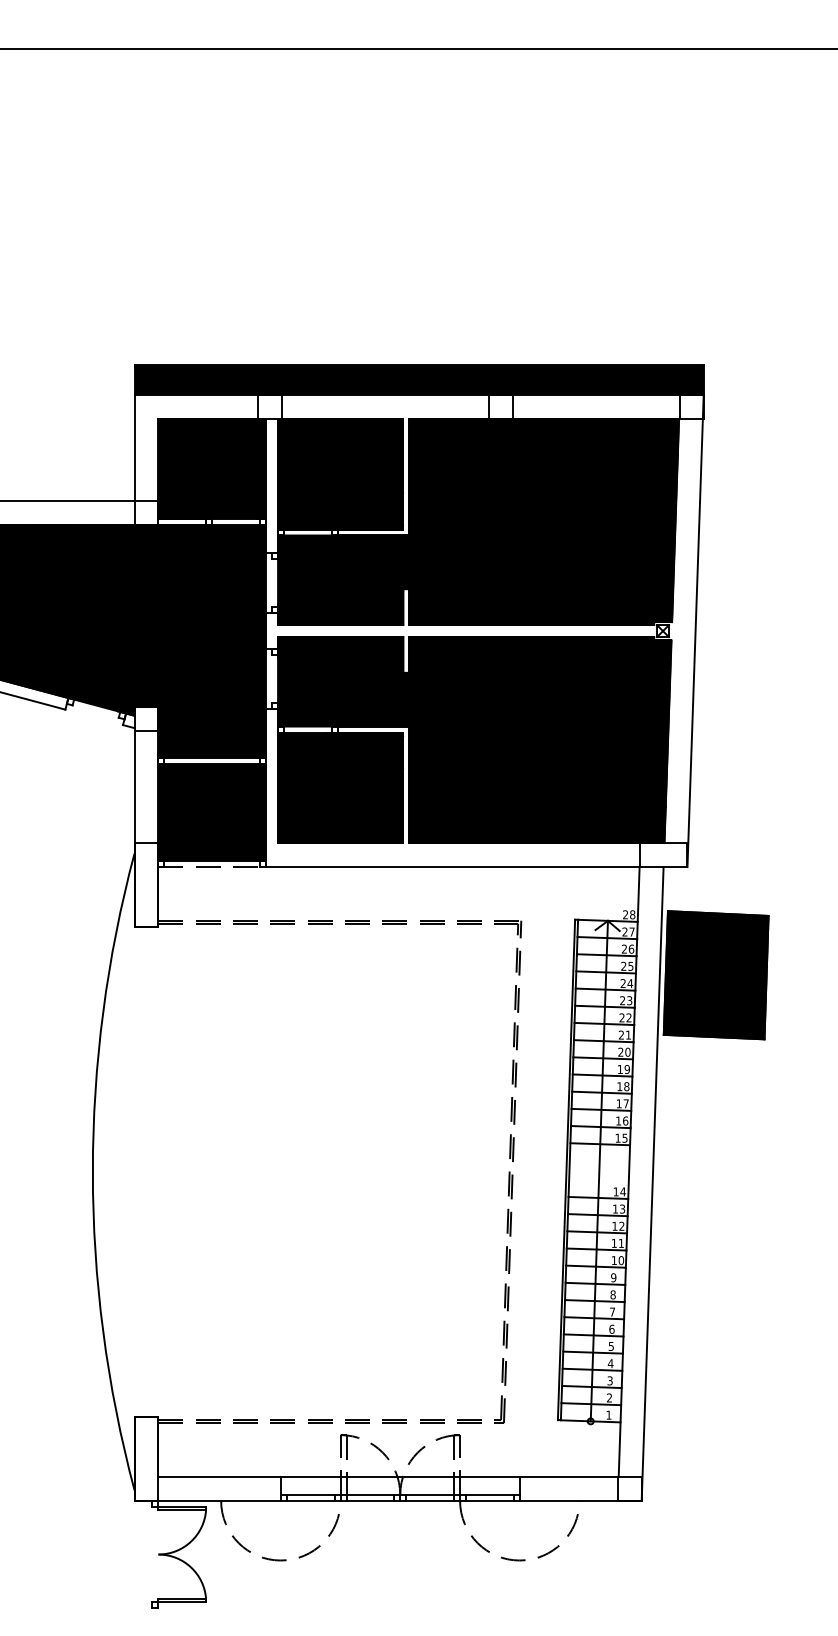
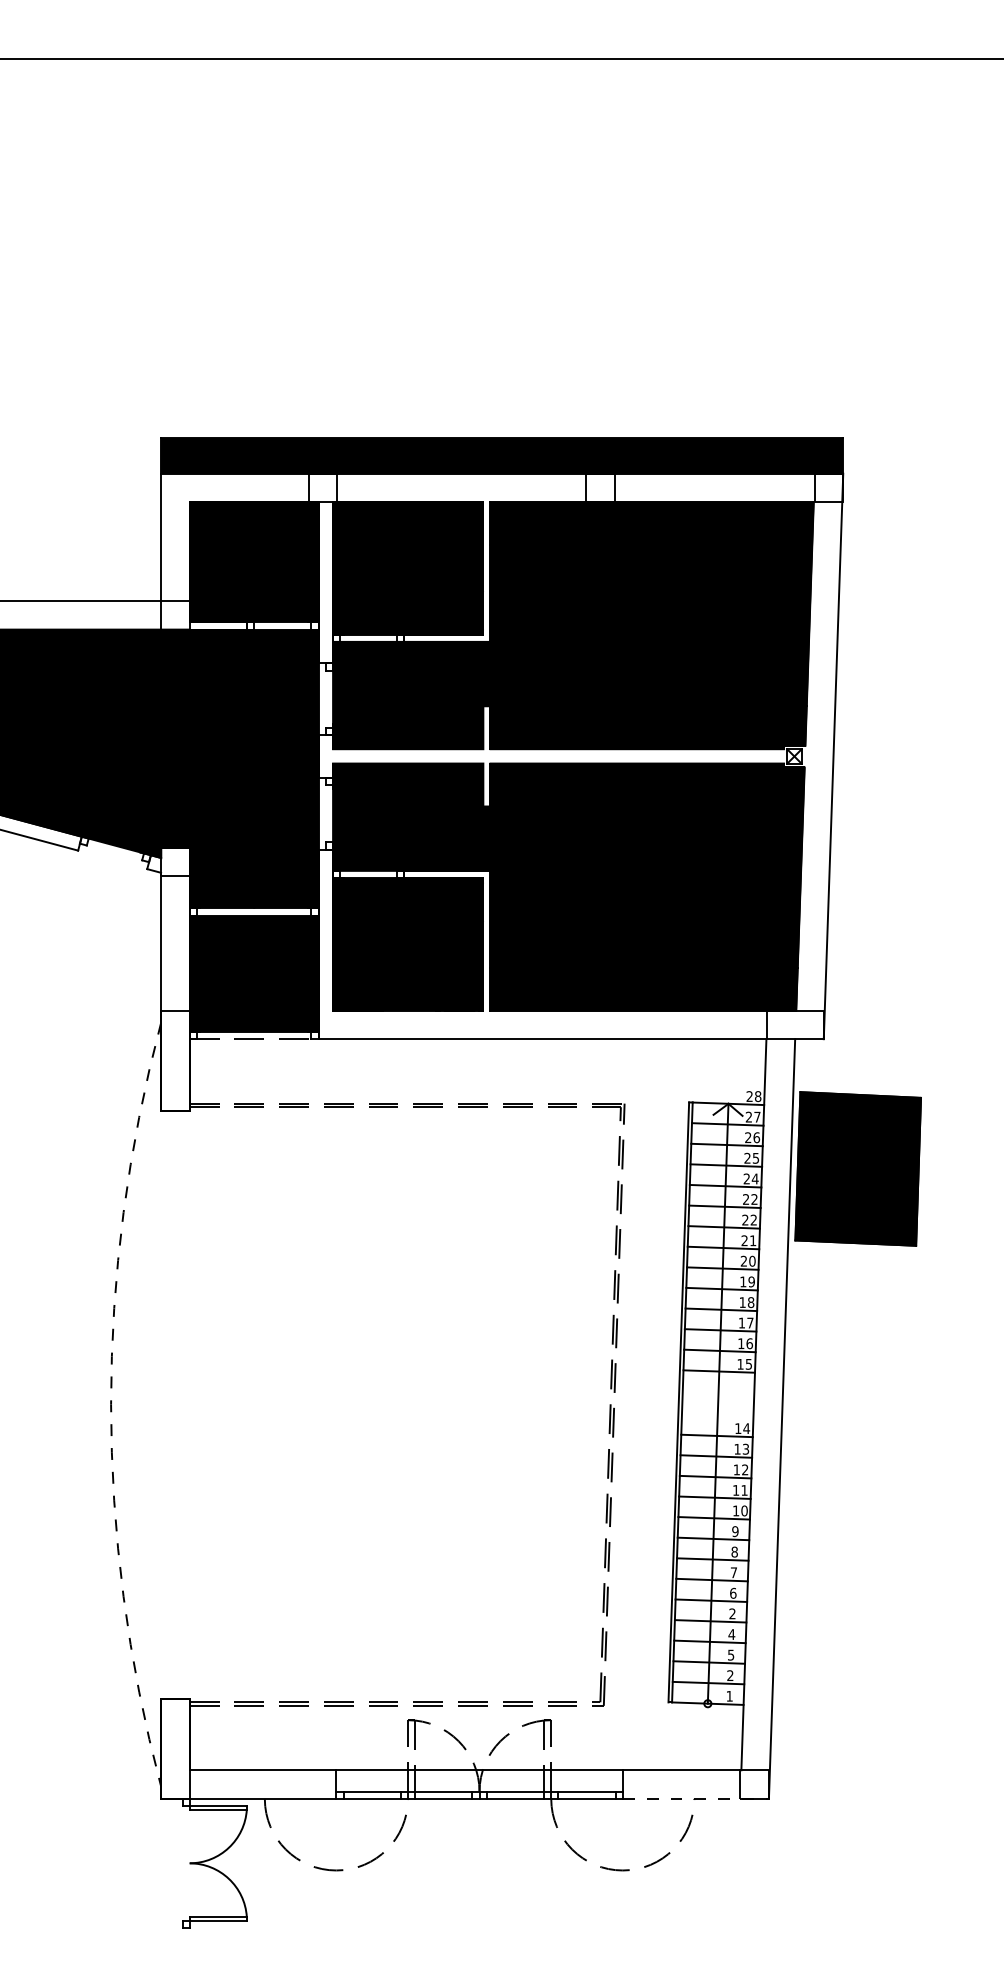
text: (629, 1000) -> (754, 1199), 23 -> 22
arc: (93, 1171) -> (111, 1404), solid -> dashed
text: (611, 1346) -> (732, 1613), 5 -> 2
text: (610, 1380) -> (731, 1654), 3 -> 5
line: (581, 1500) -> (696, 1798), solid -> dashed

